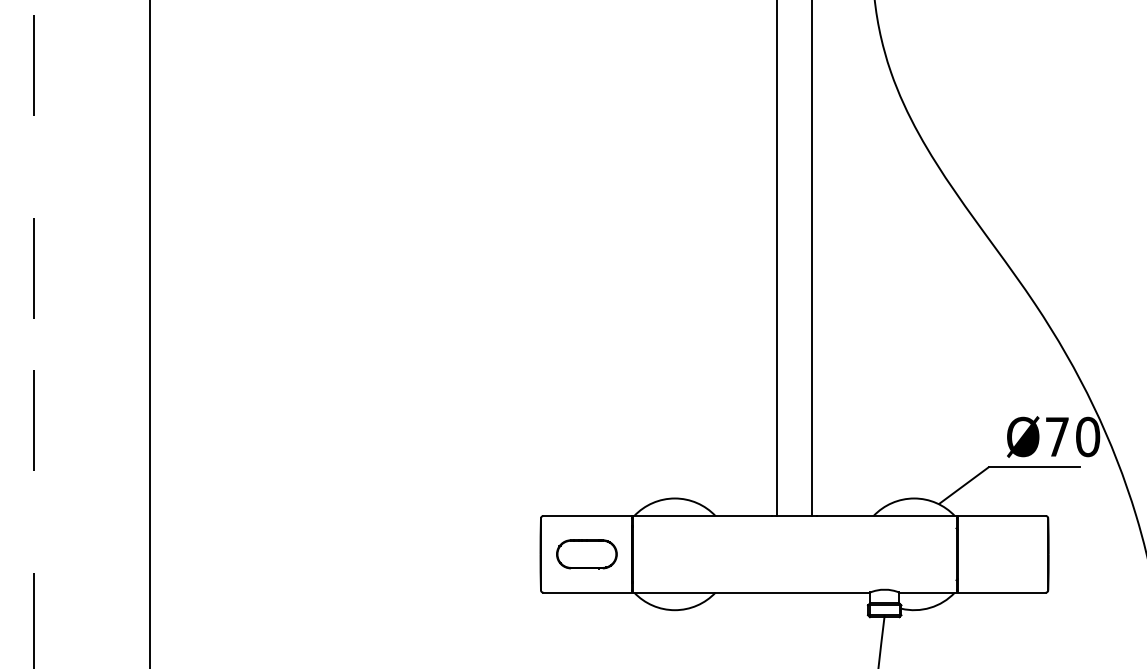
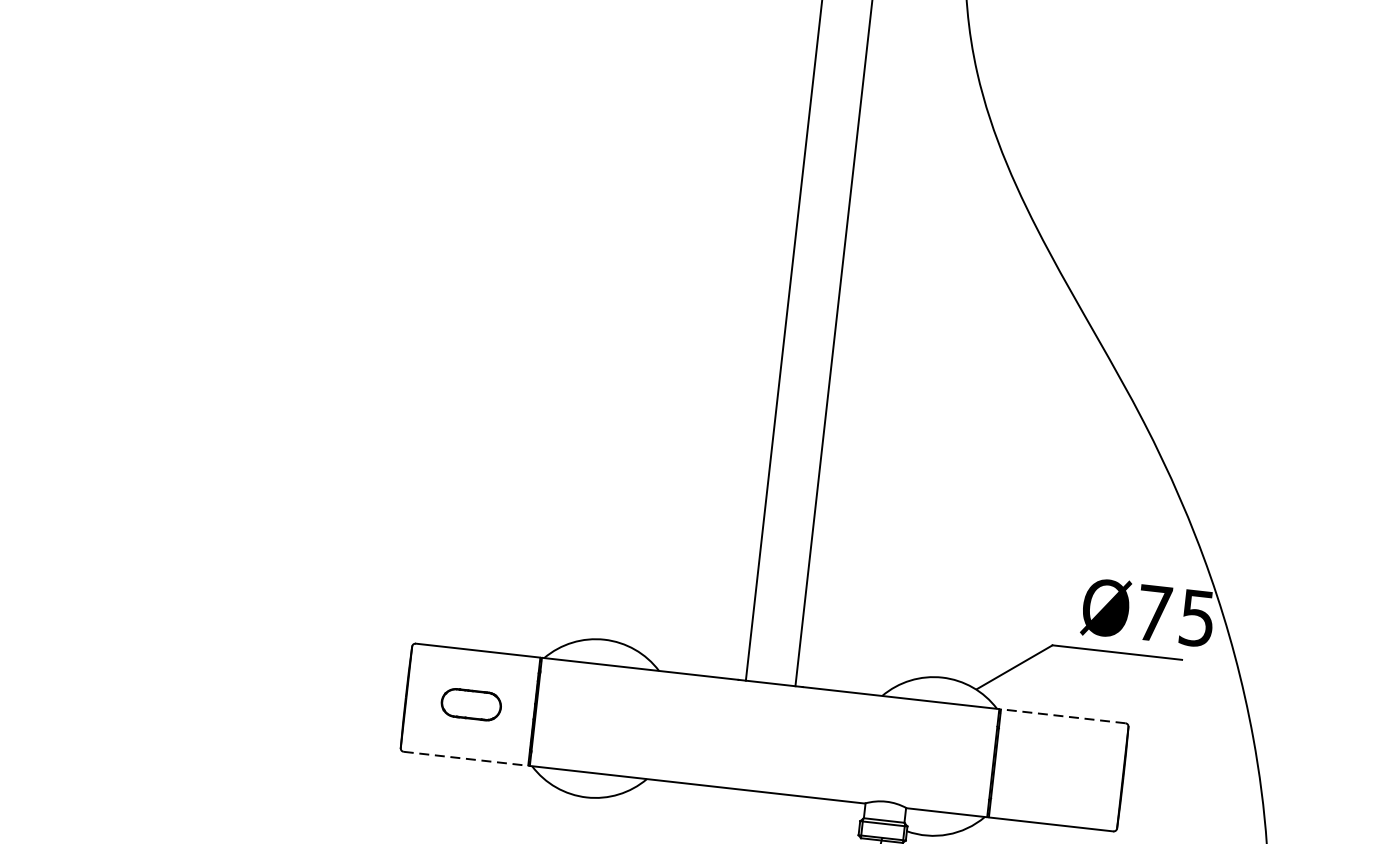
text: (1088, 436) -> (1198, 617), Ø70 -> Ø75
line: (1001, 516) -> (1062, 716), solid -> dashed
part: (586, 554) -> (470, 704), size x0.7
line: (587, 592) -> (466, 758), solid -> dashed

